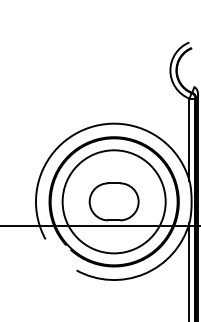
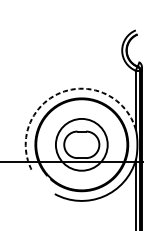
arc: (84, 129) -> (60, 92), solid -> dashed
circle: (113, 201) -> (81, 144), size x0.7

